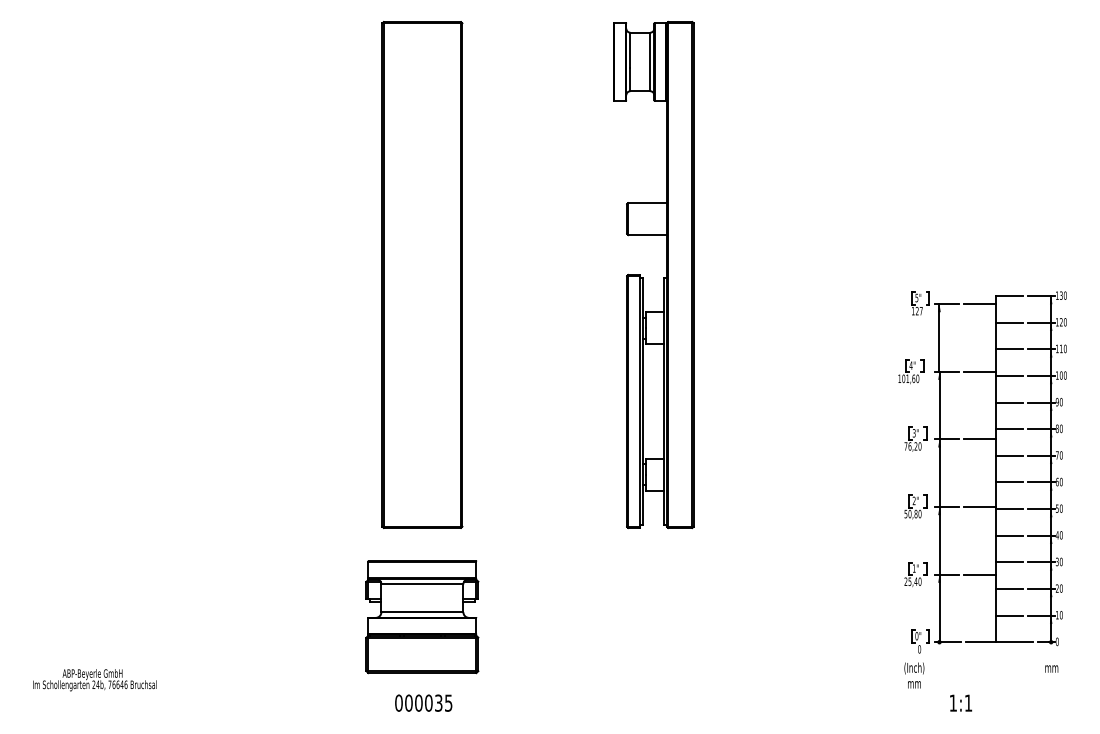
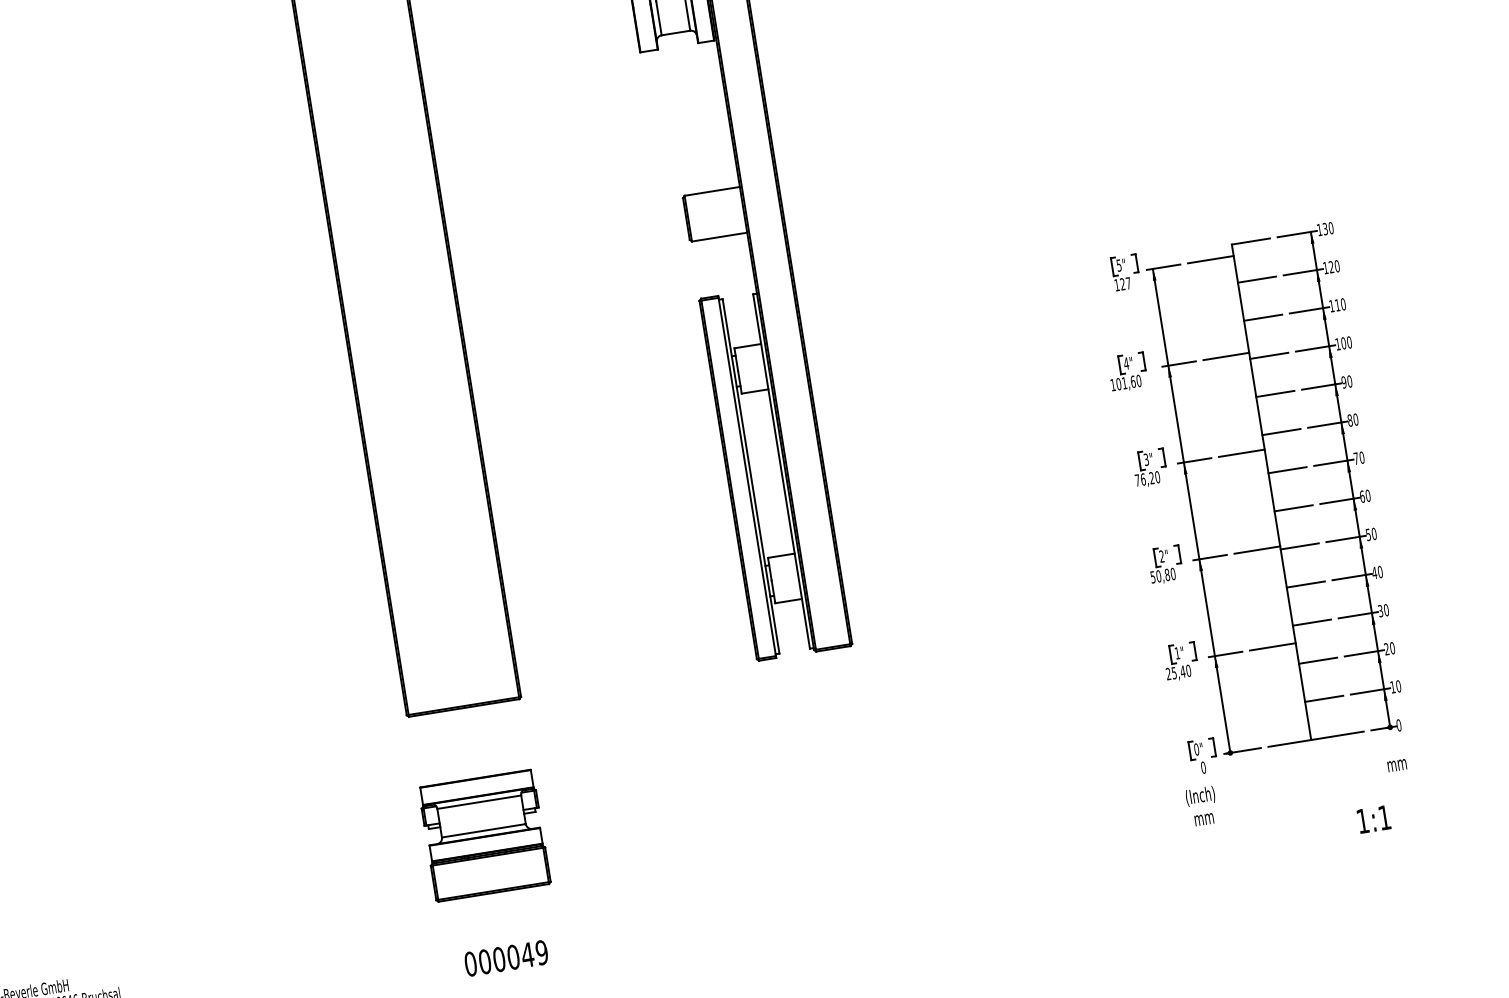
part: (422, 617) -> (484, 836), size x0.71
text: (443, 702) -> (534, 952), 000035 -> 000049
text: (961, 702) -> (1374, 818), moved

